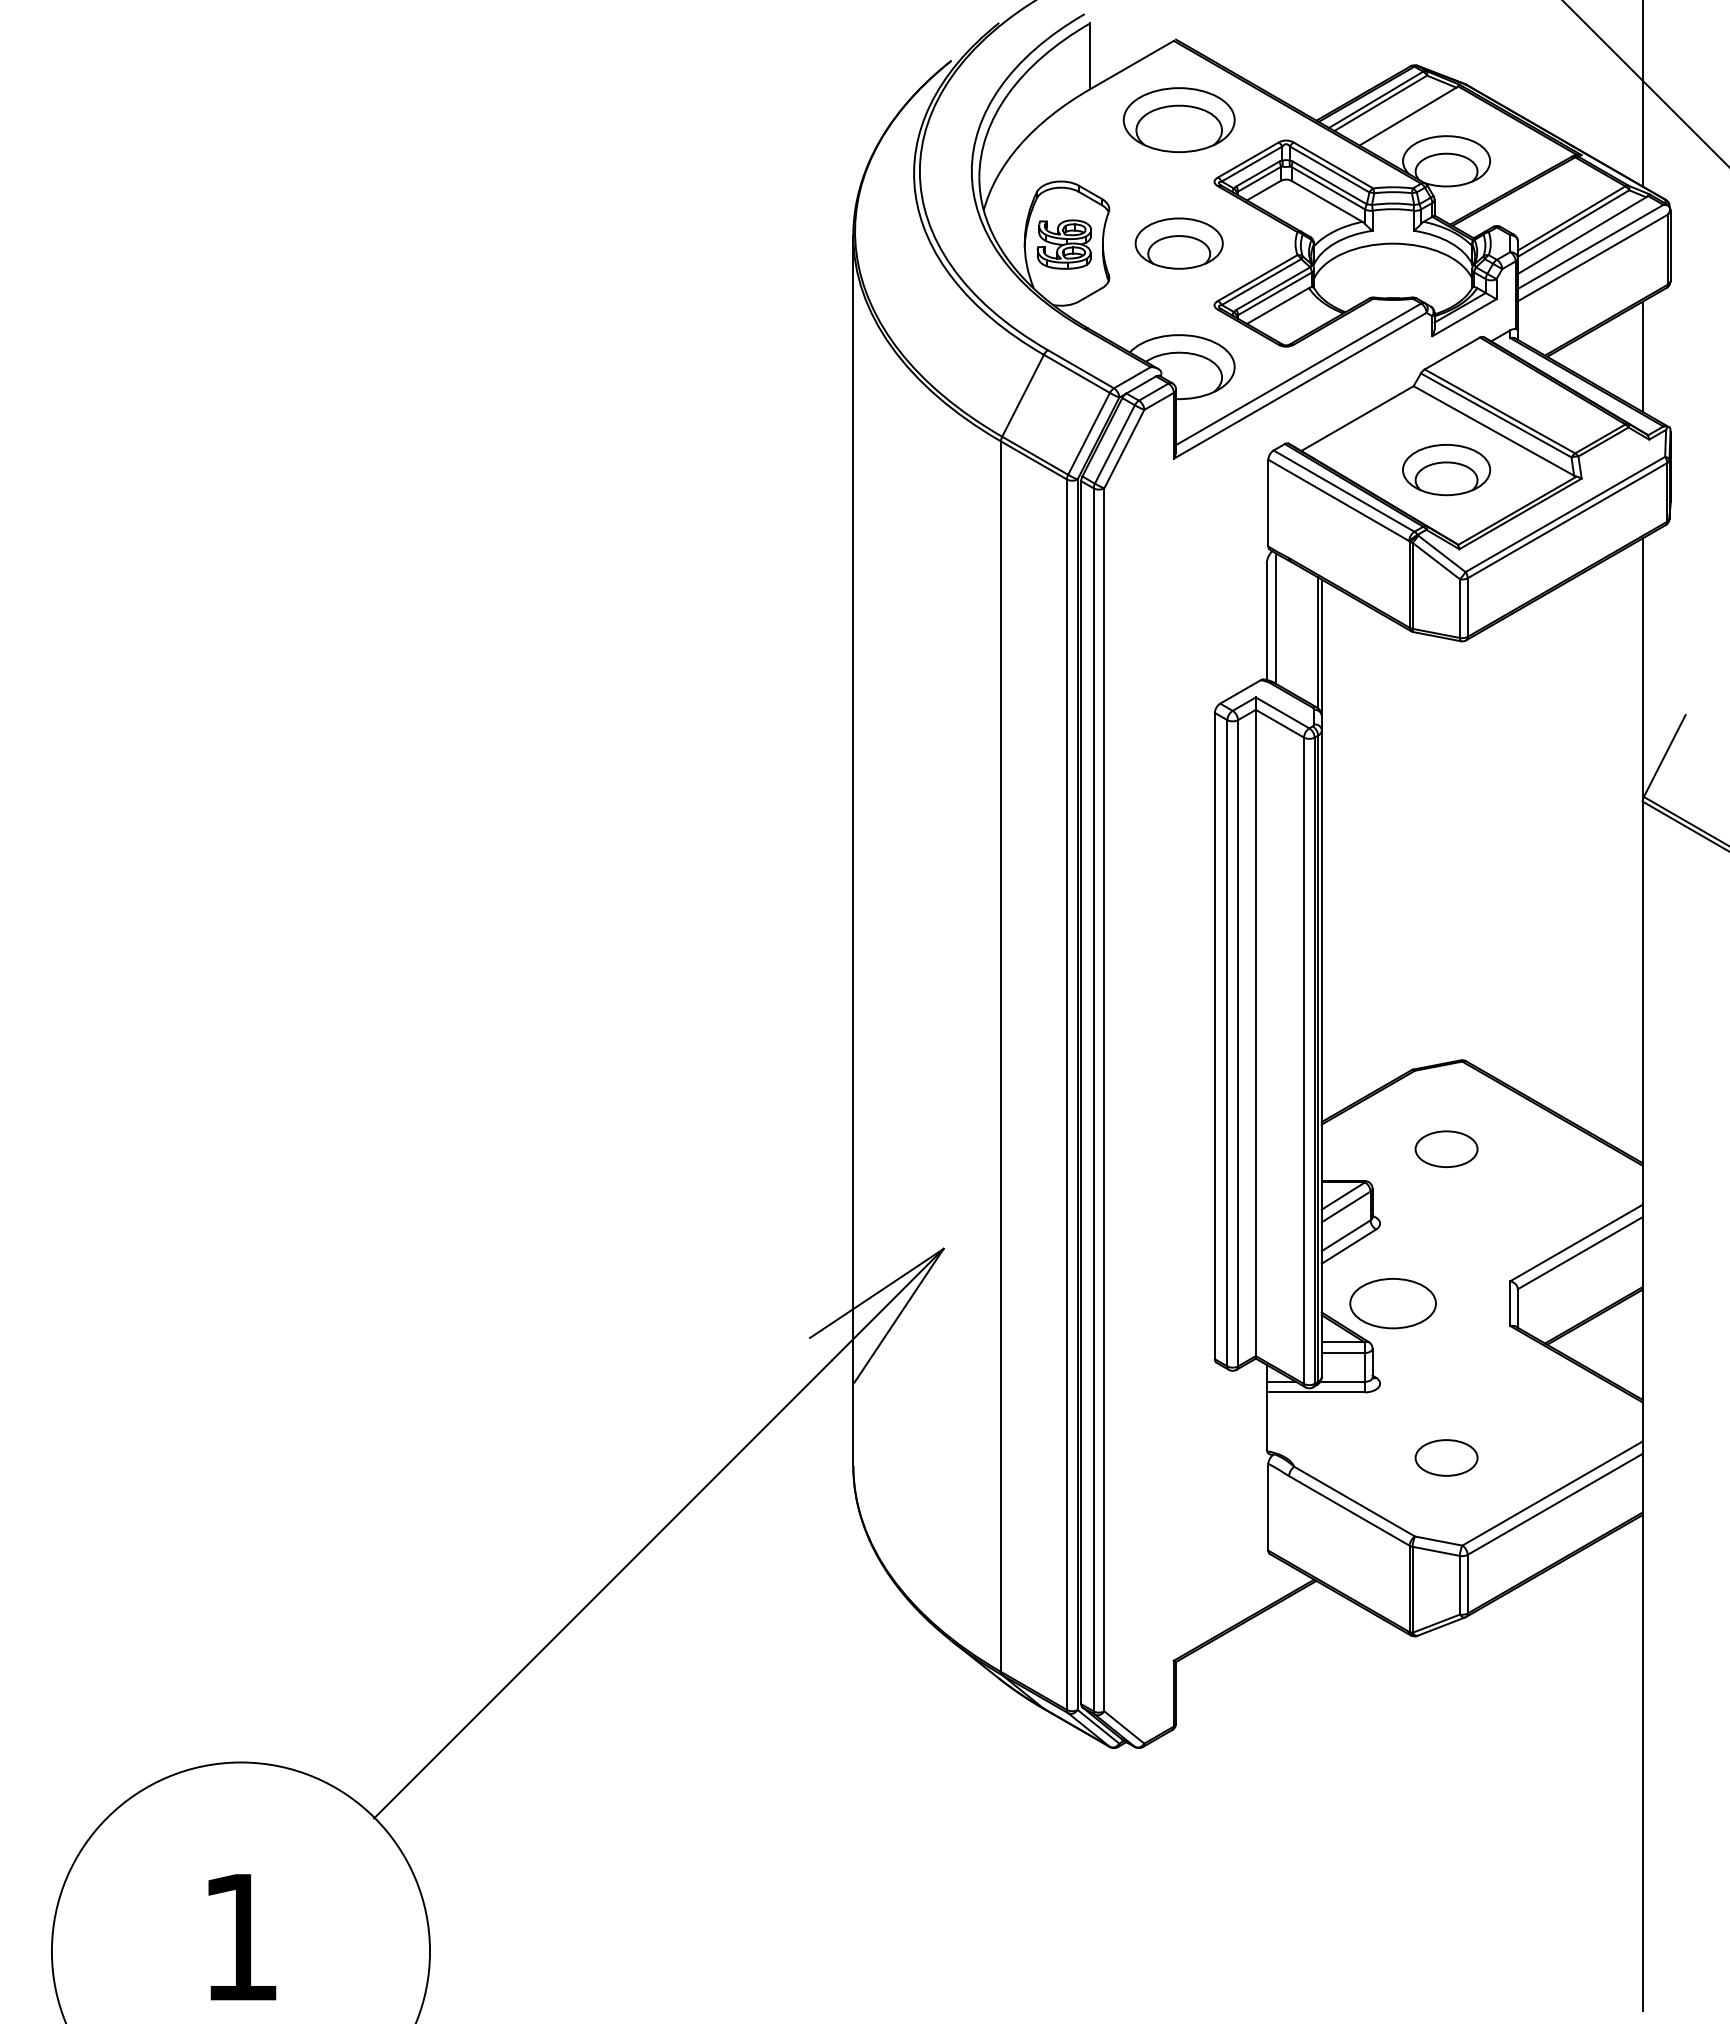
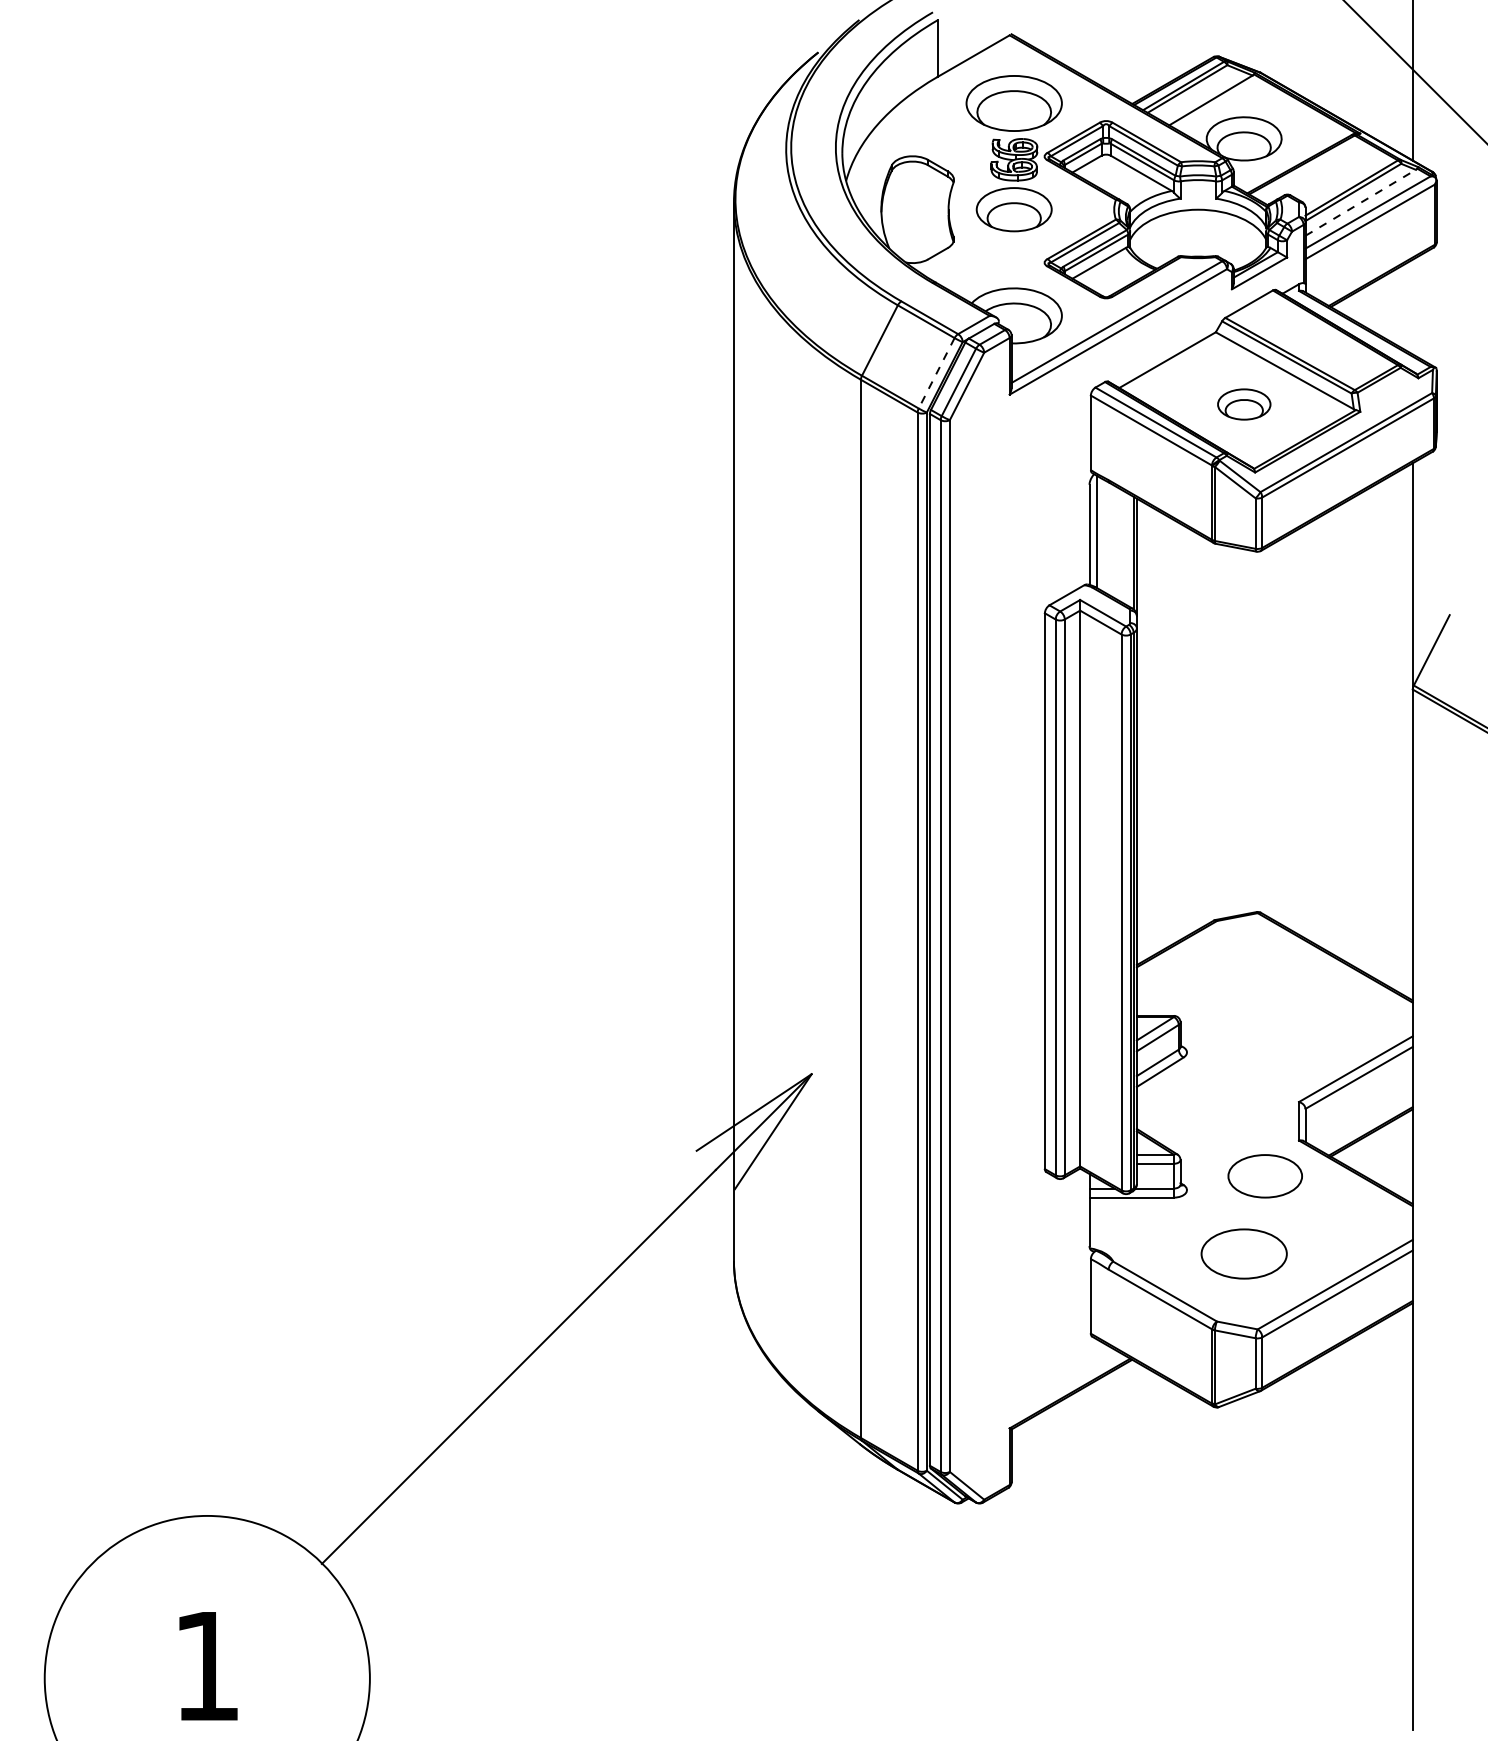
line: (1582, 235) -> (1361, 202), solid -> dashed
part: (1063, 244) -> (1013, 159), moved
line: (1642, 356) -> (1412, 306), removed
line: (1089, 433) -> (937, 372), solid -> dashed
part: (1446, 470) -> (1244, 404), size x0.7
part: (1446, 1148) -> (1244, 987), removed
part: (1392, 1303) -> (1264, 1176), moved
part: (1446, 1457) -> (1244, 1253), size x1.6

